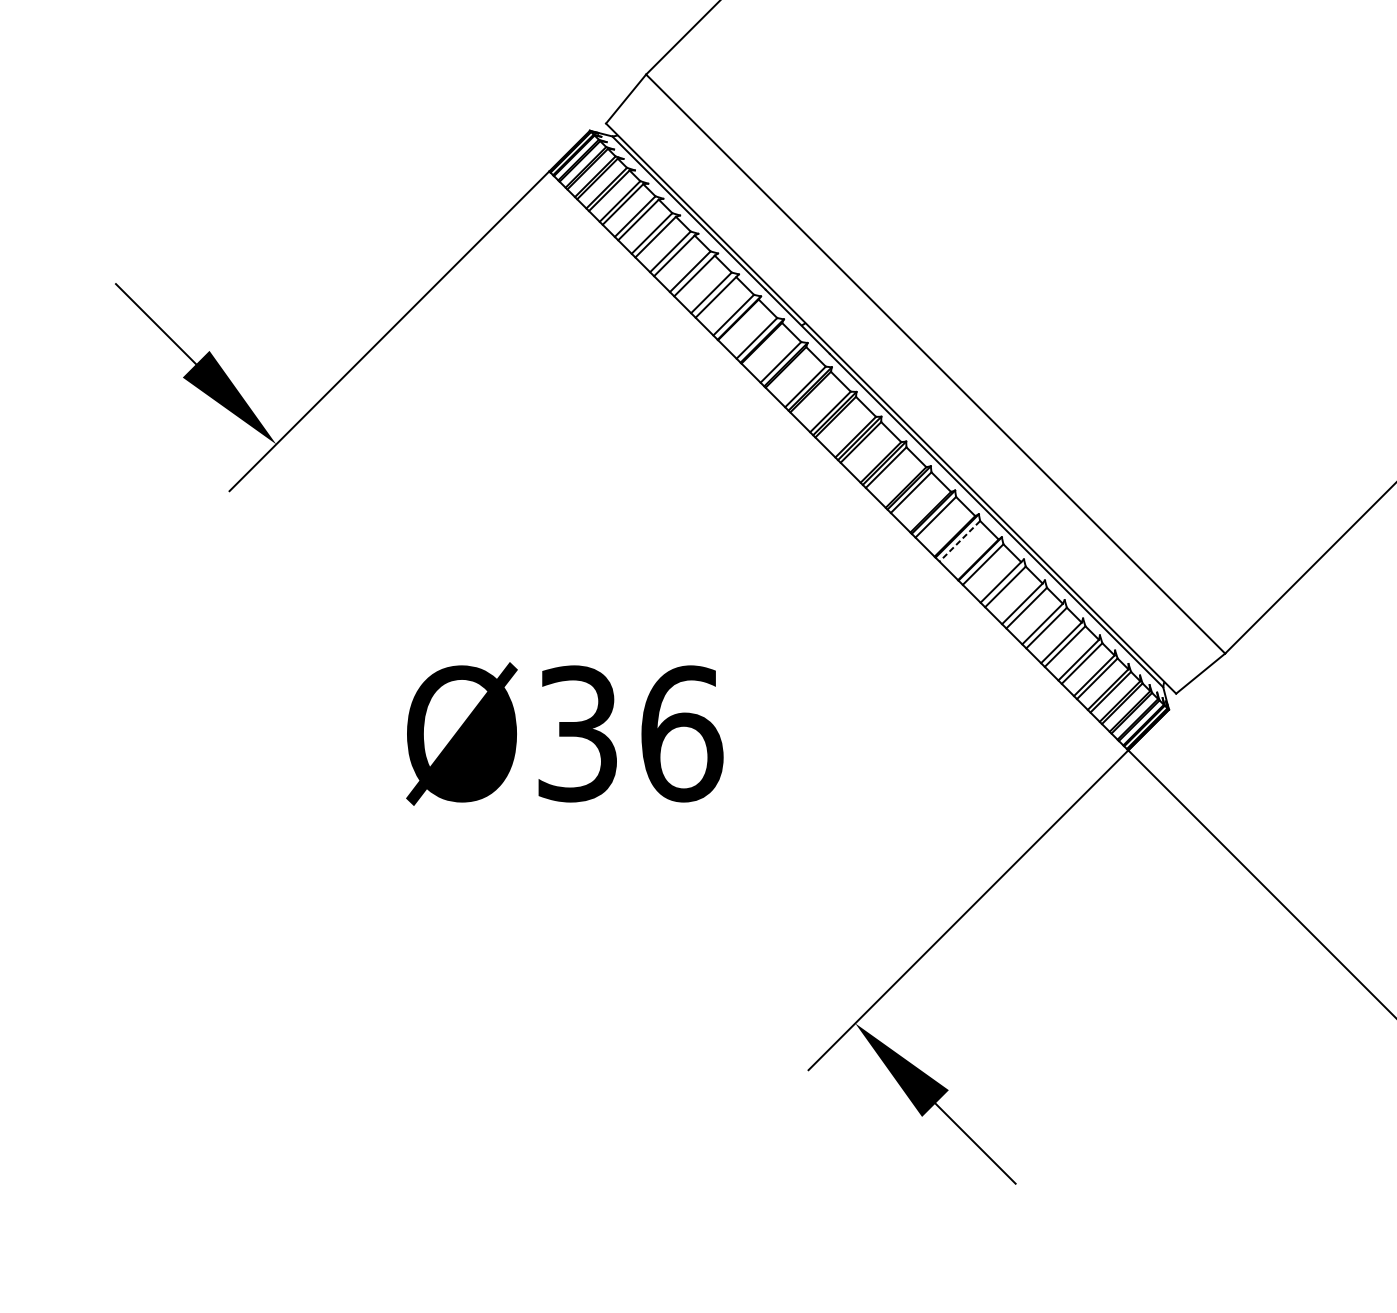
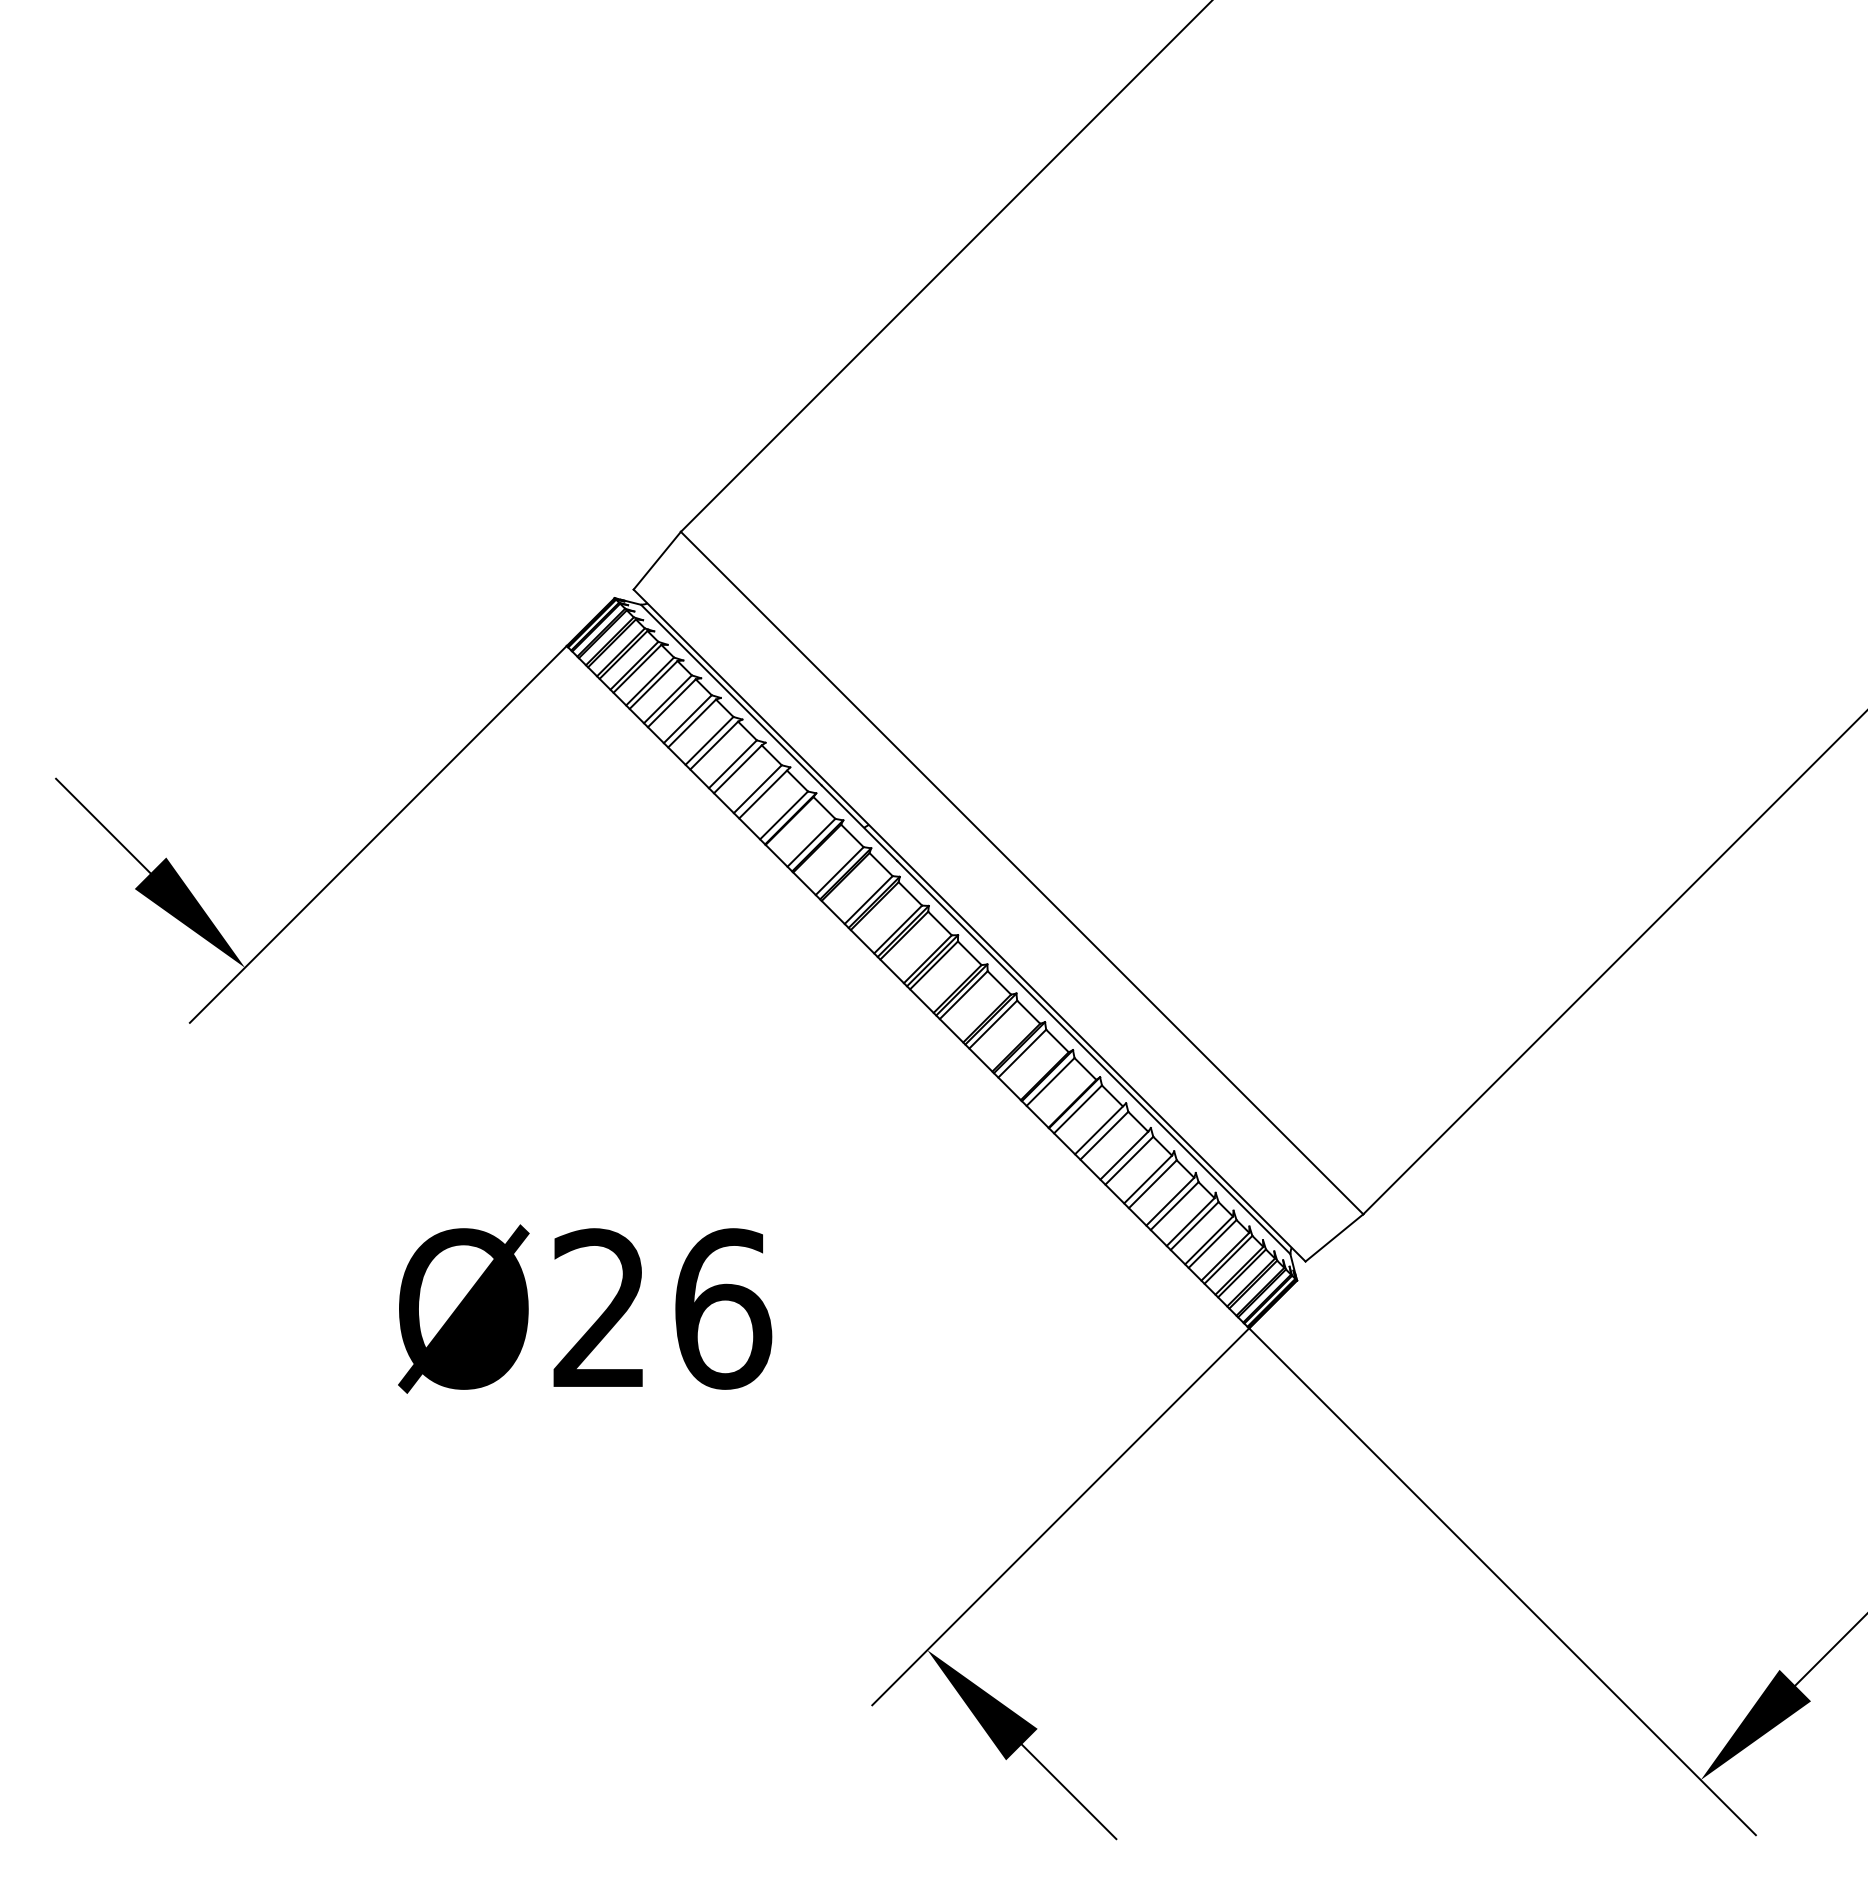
line: (959, 540) -> (1050, 1081), dashed -> solid
text: (577, 733) -> (599, 1308), Ø36 -> Ø26

